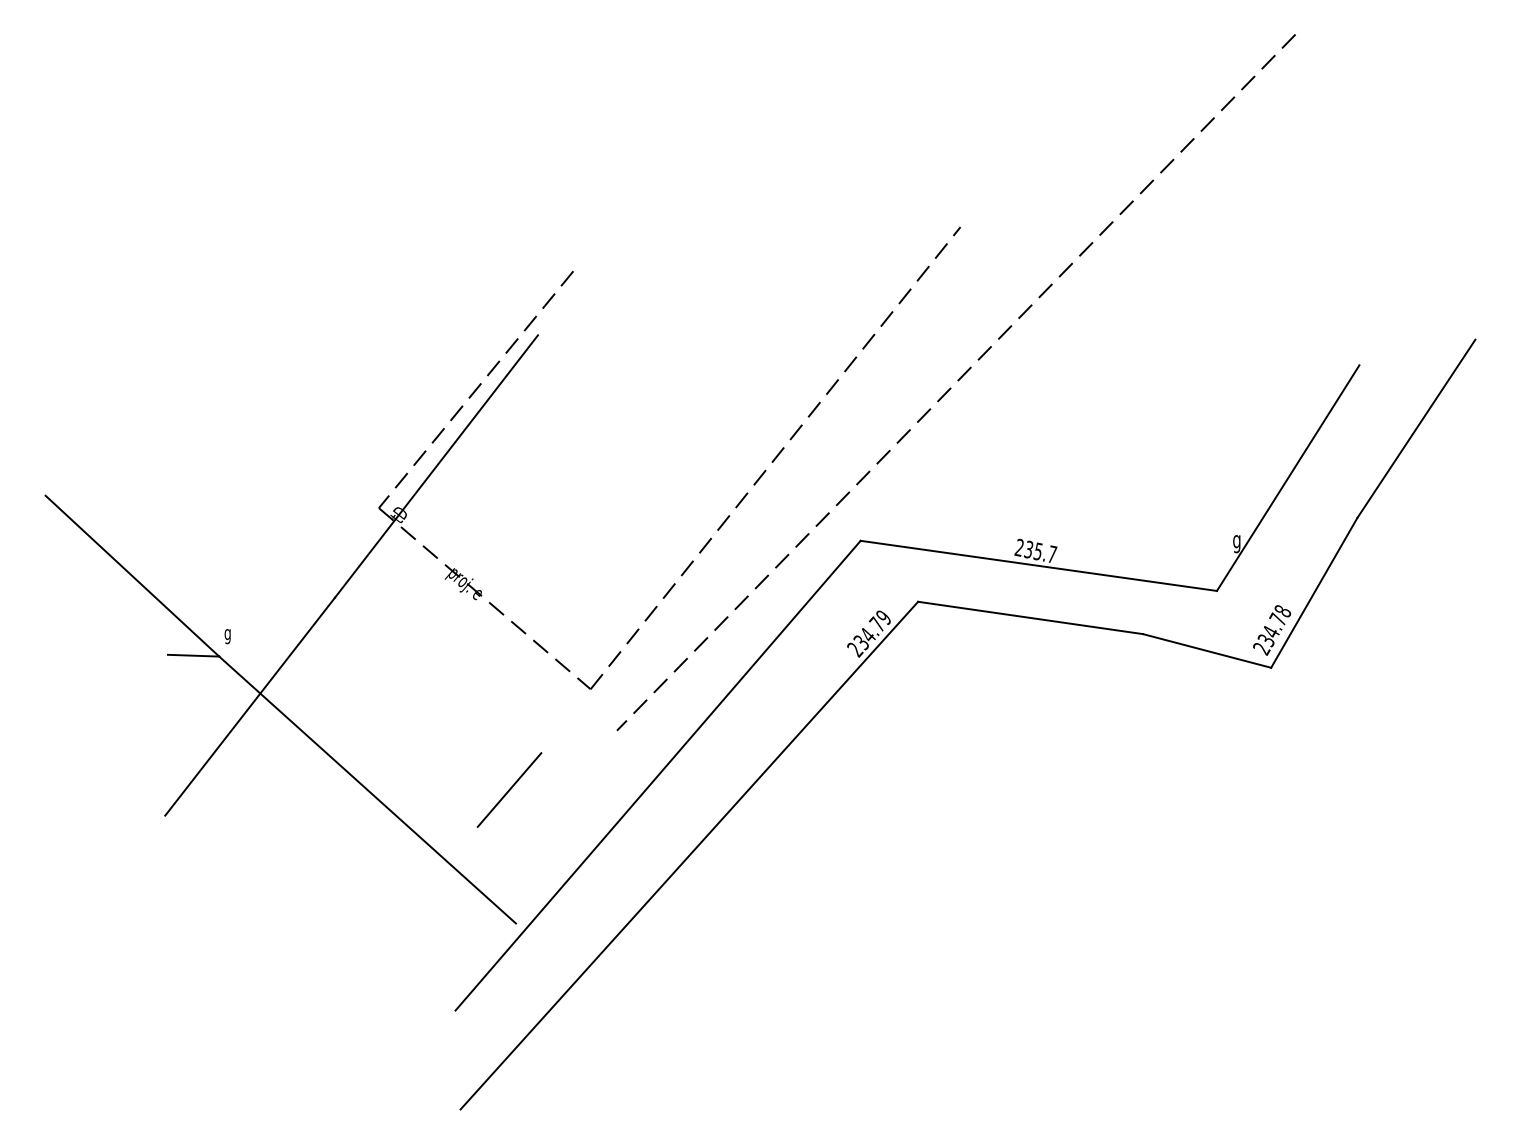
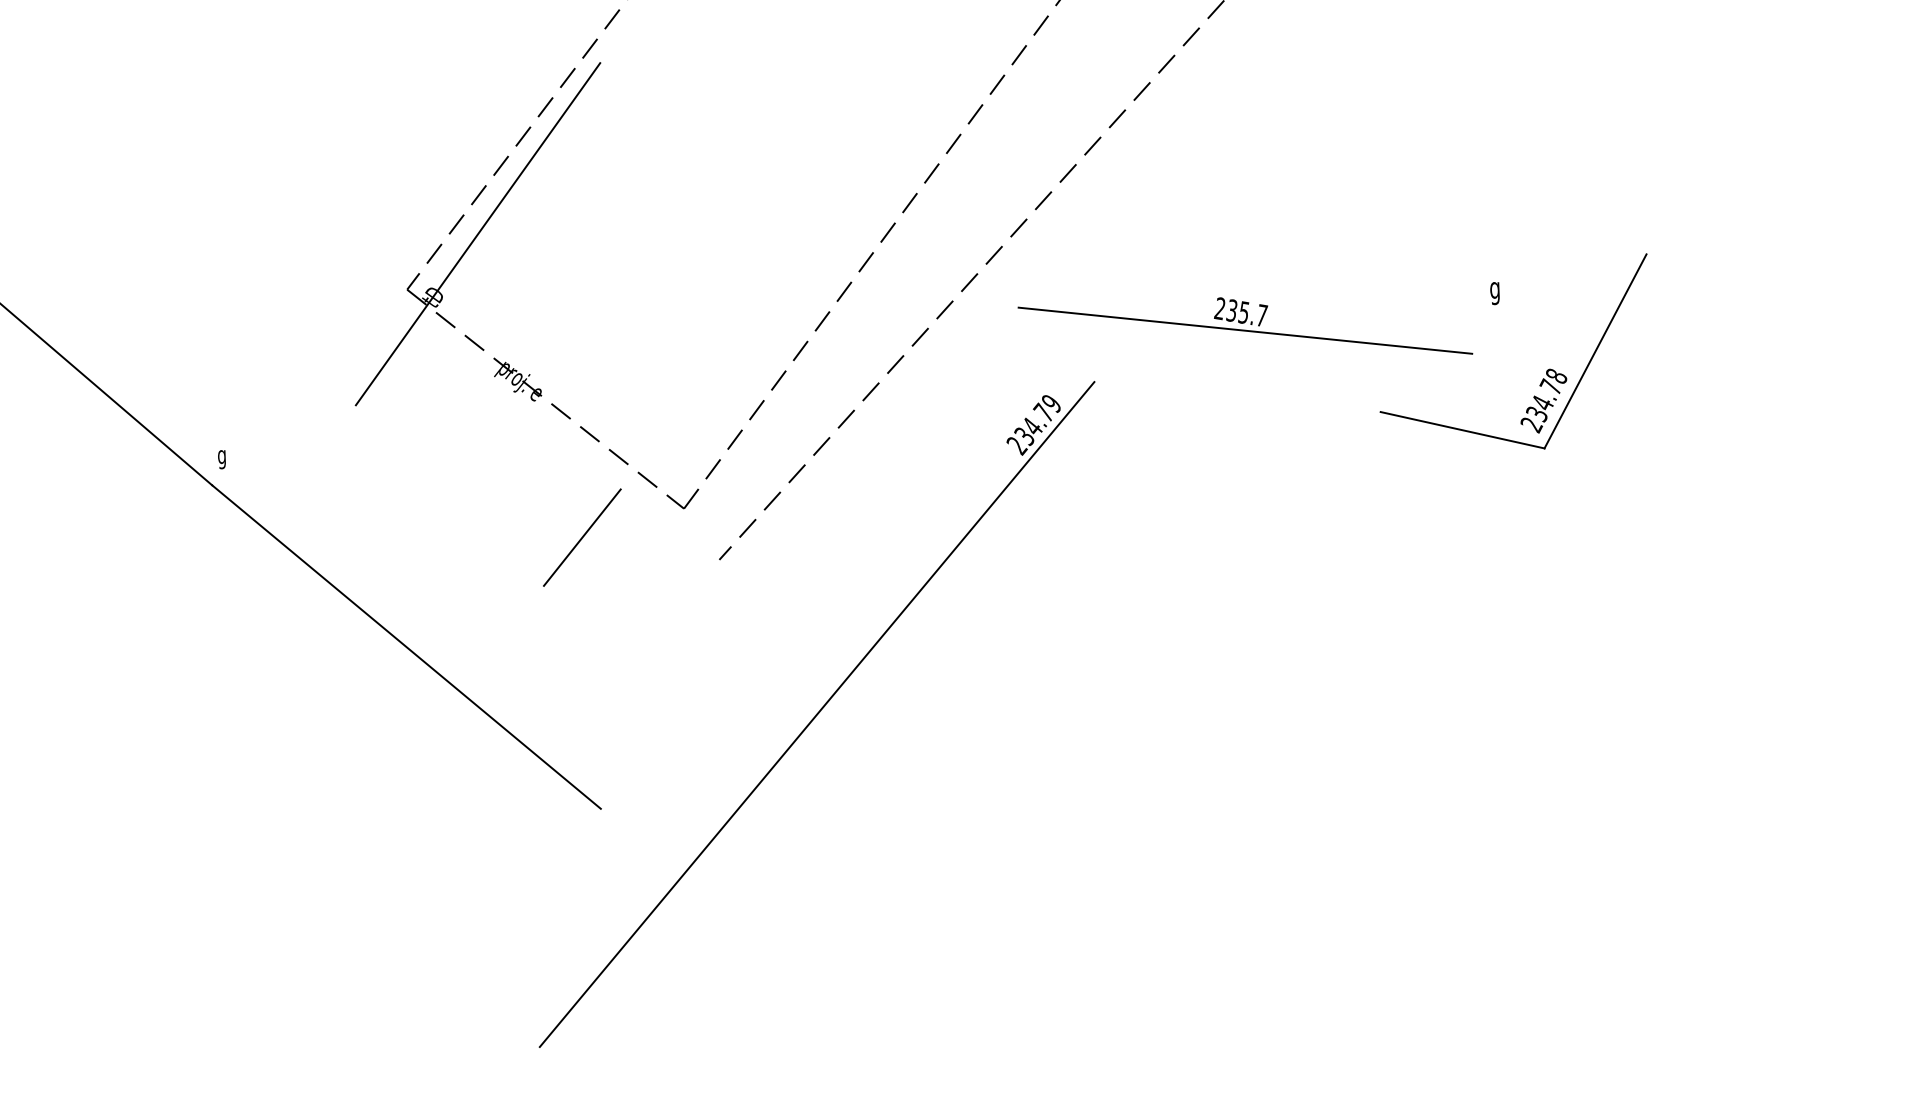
line: (1416, 428) -> (1716, 138), removed
line: (1287, 477) -> (1555, 206), removed
line: (1030, 617) -> (1237, 396), removed
line: (193, 655) -> (179, 485), removed
line: (249, 706) -> (253, 547), removed
line: (657, 775) -> (772, 614), removed
line: (509, 789) -> (582, 537), moved

